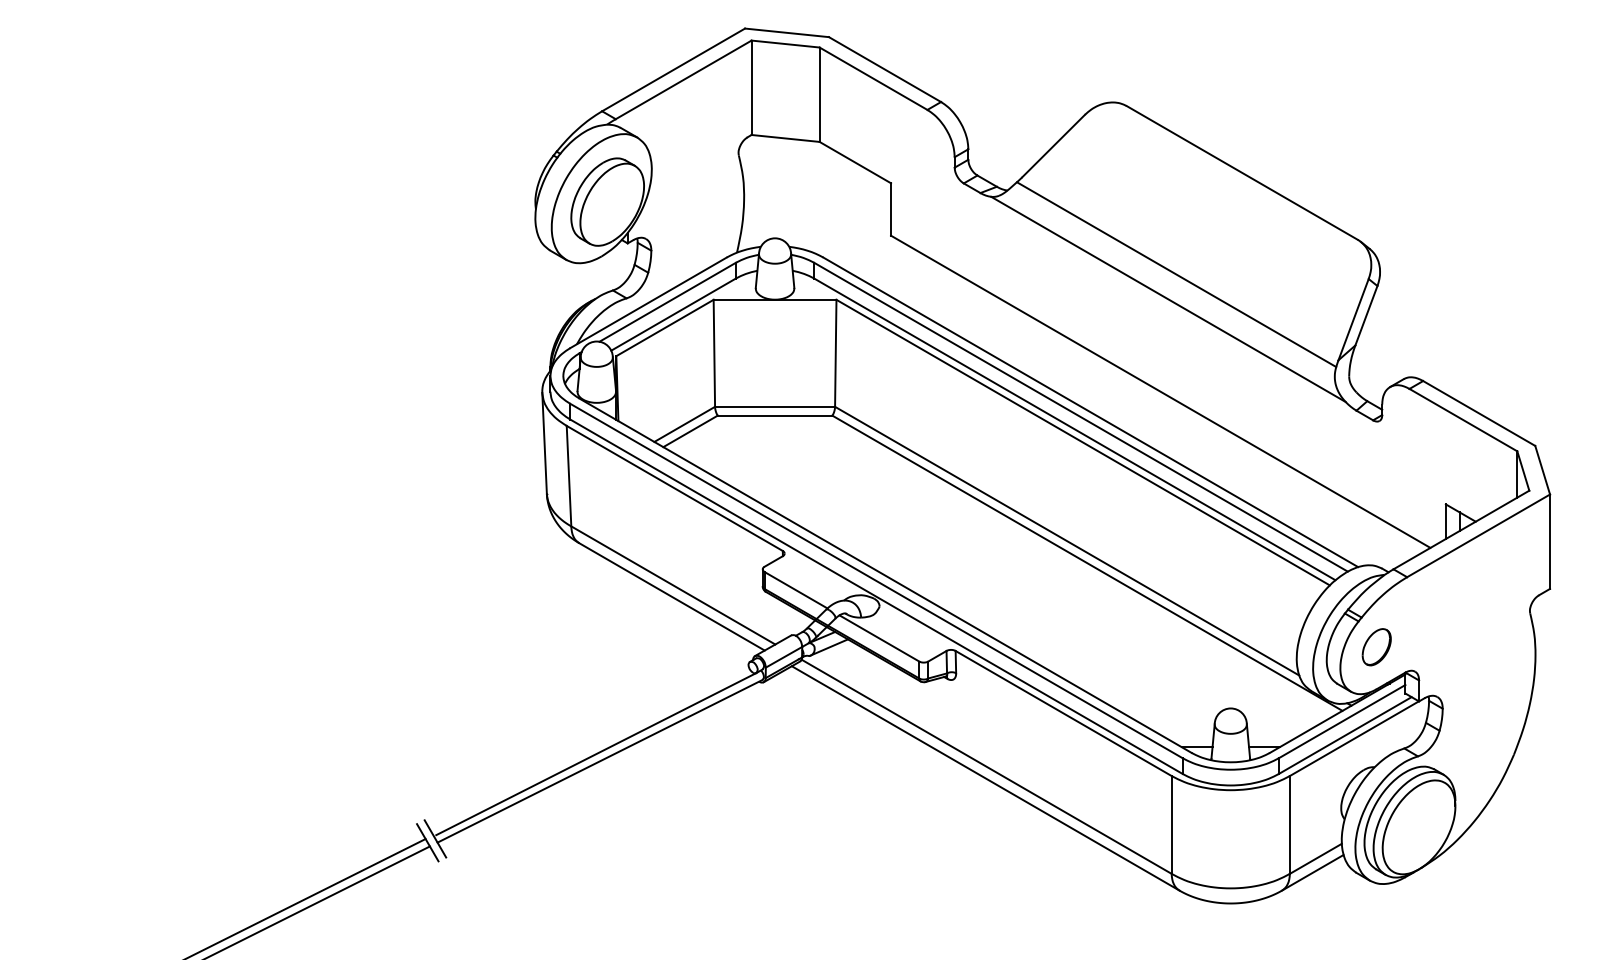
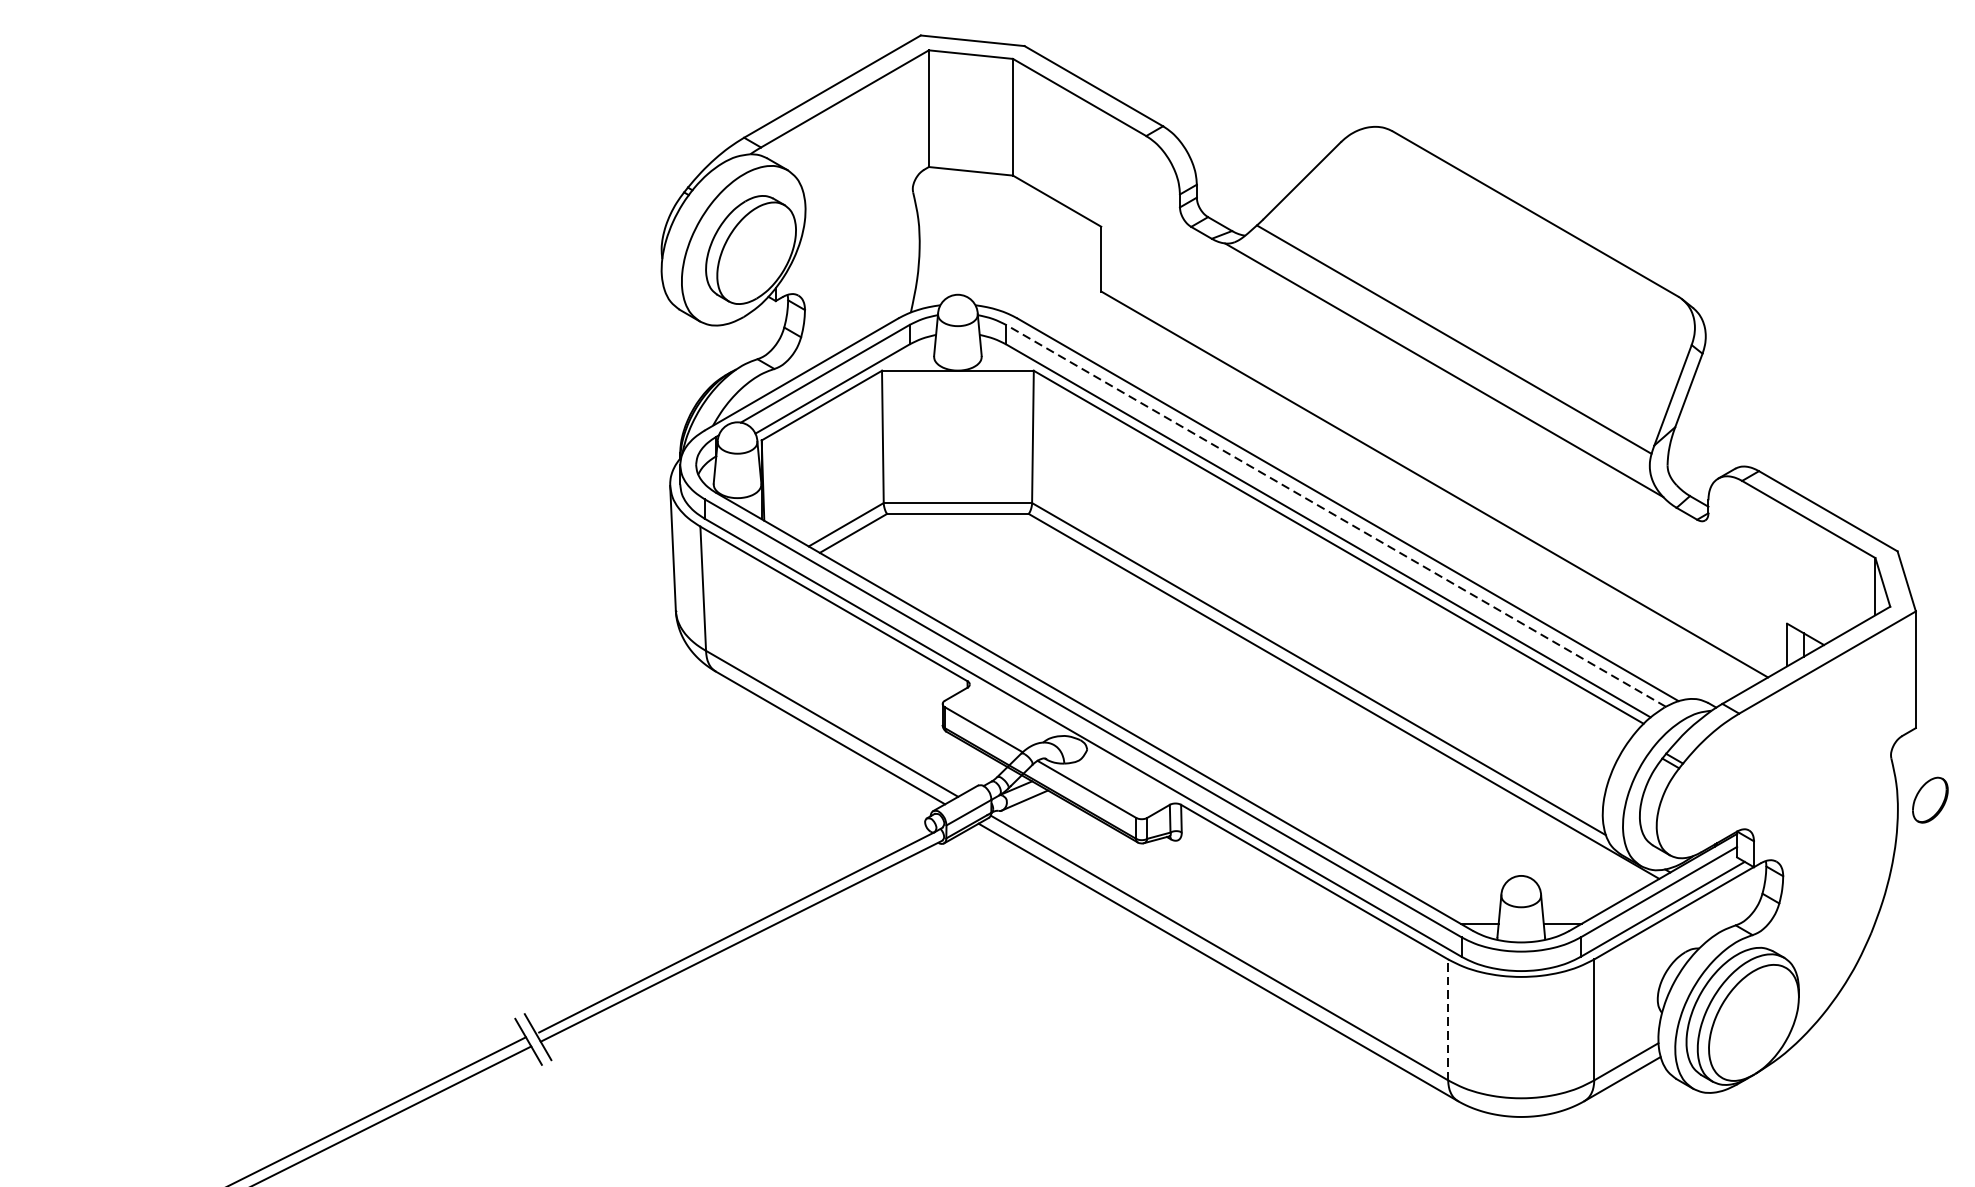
line: (1080, 416) -> (1335, 515), solid -> dashed
part: (1376, 647) -> (1930, 800), moved
line: (1171, 824) -> (1447, 1019), solid -> dashed

